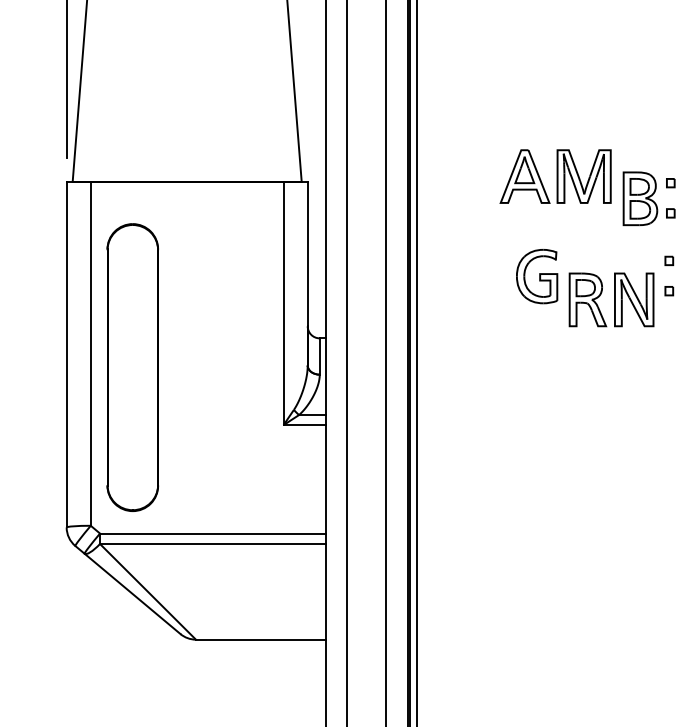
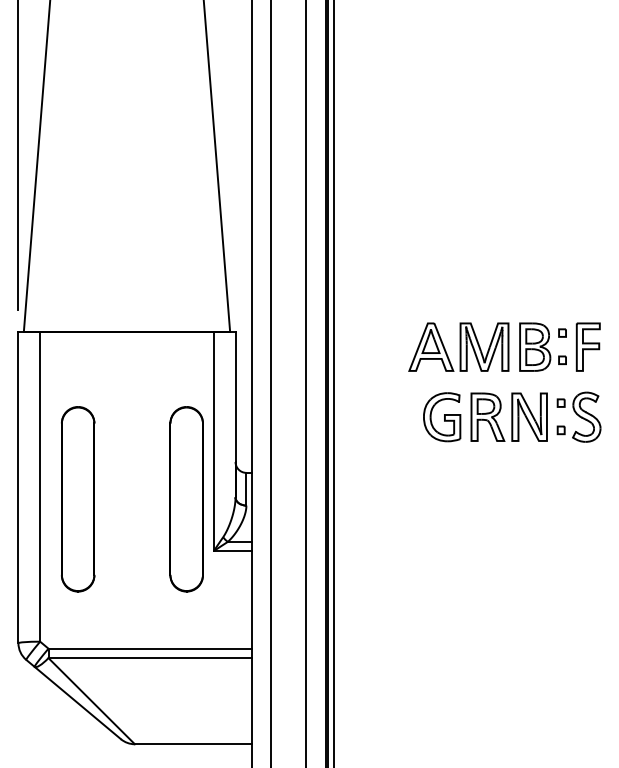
part: (555, 175) -> (458, 346), moved
part: (610, 299) -> (508, 416), moved
part: (133, 367) -> (78, 499), size x0.71
part: (253, 367) -> (186, 499), added

